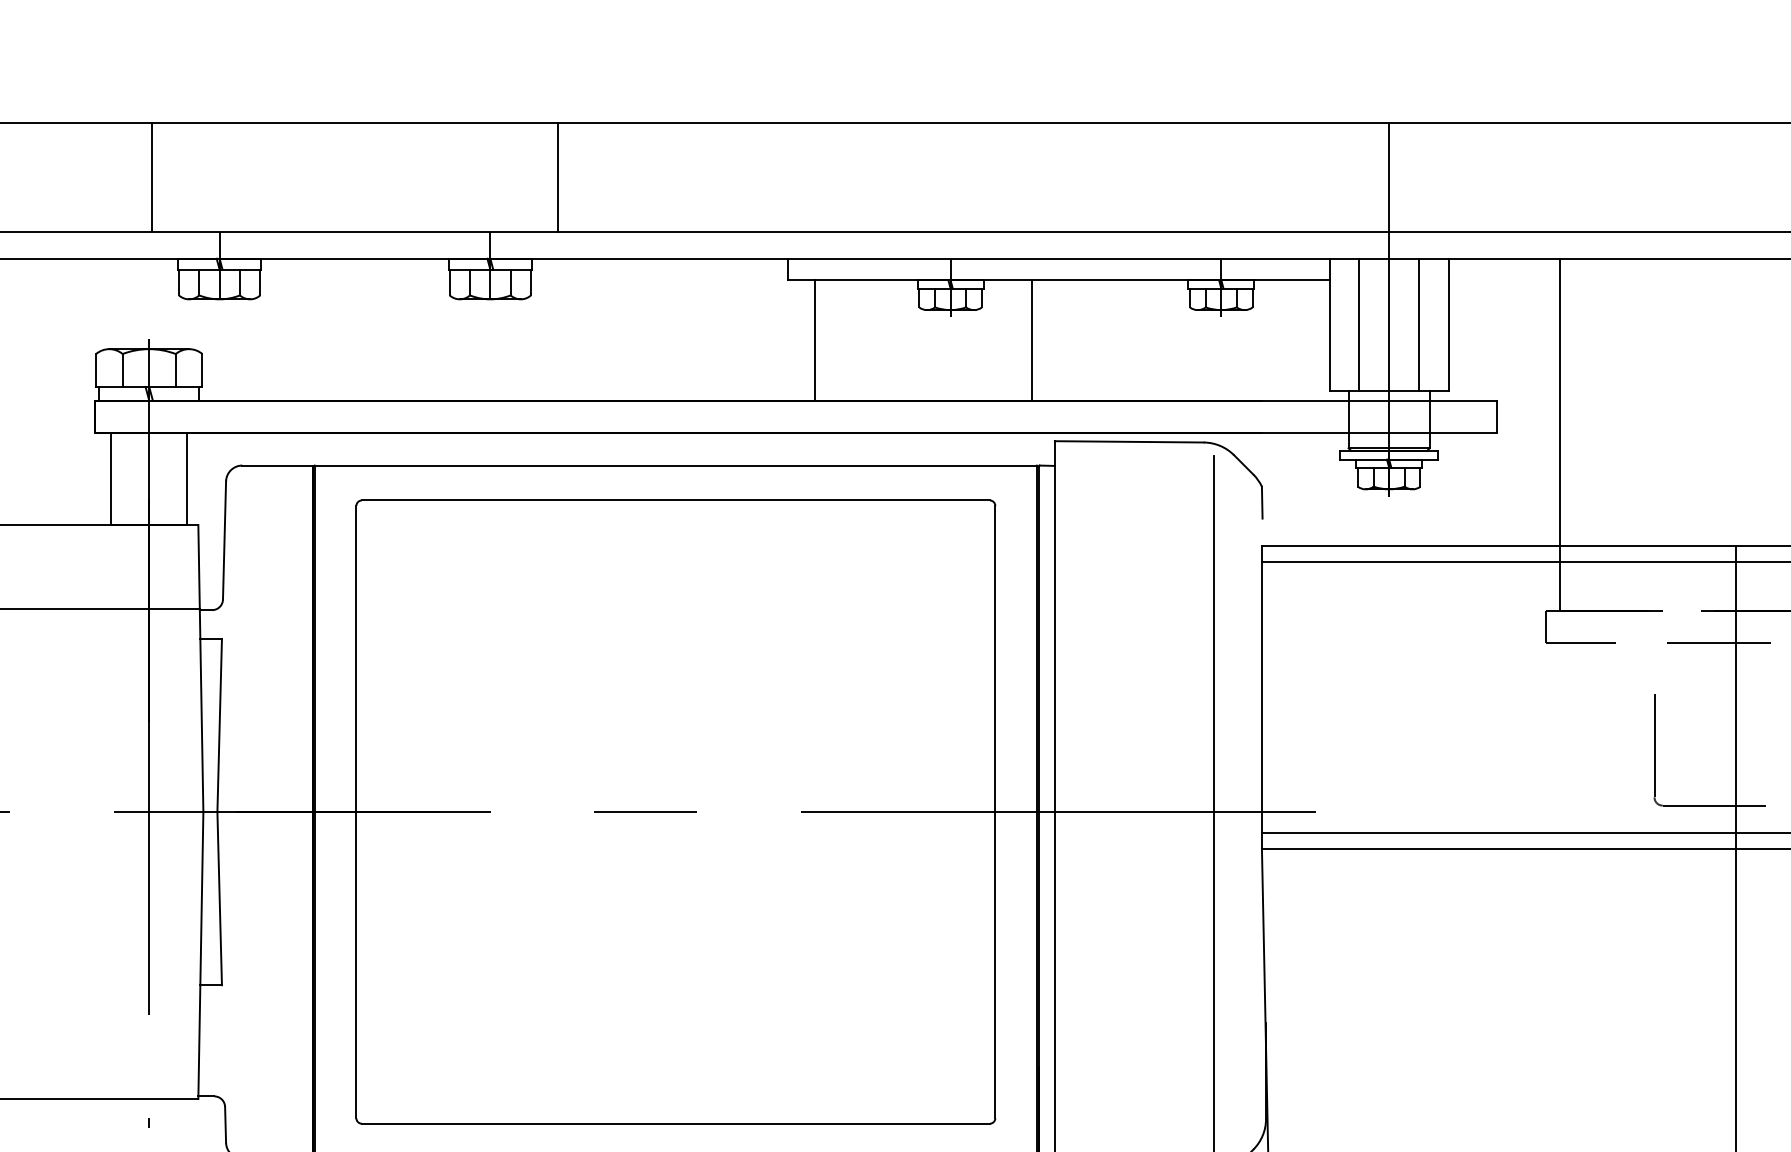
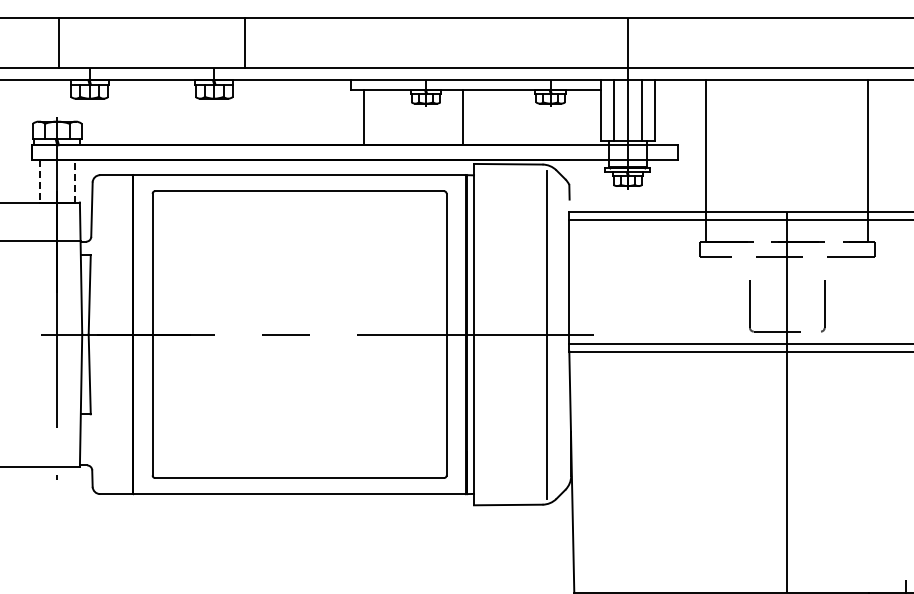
line: (186, 477) -> (74, 180), solid -> dashed
line: (110, 479) -> (39, 181), solid -> dashed

